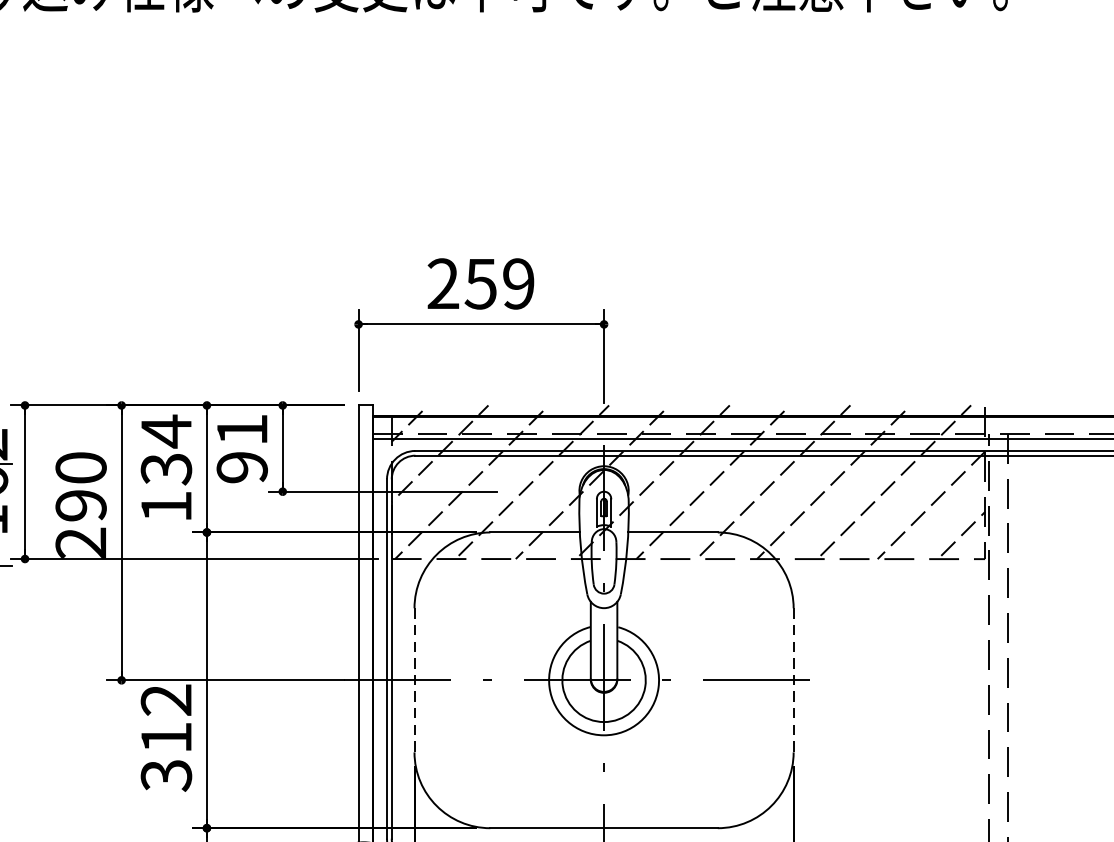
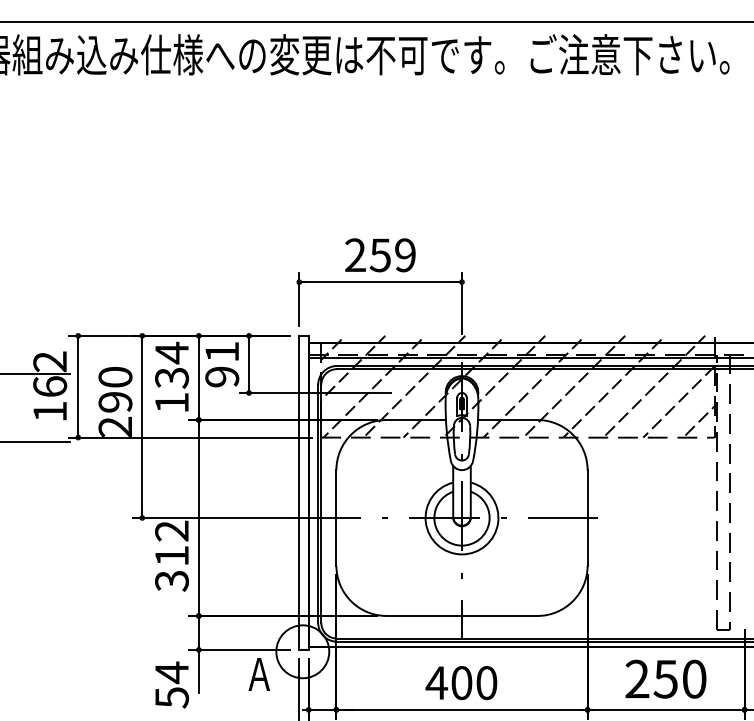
line: (414, 679) -> (336, 517), dashed -> solid
line: (793, 679) -> (587, 517), dashed -> solid

